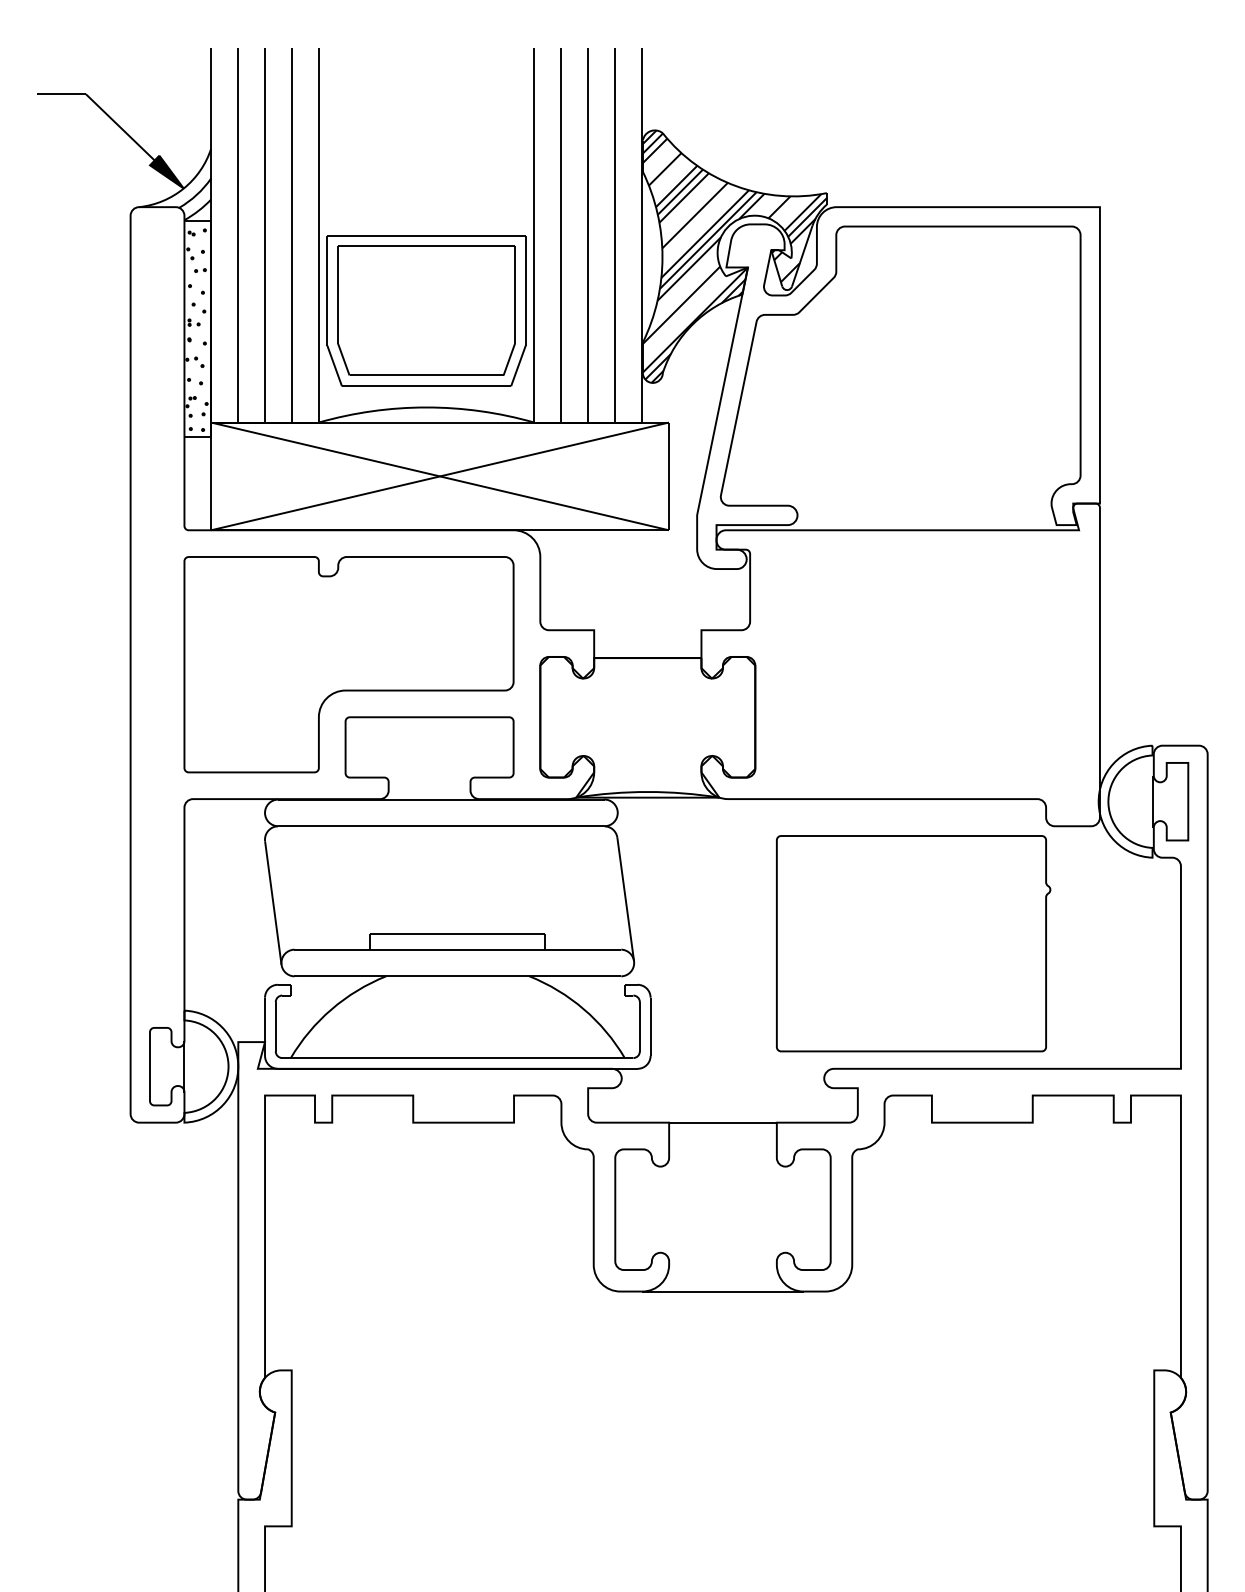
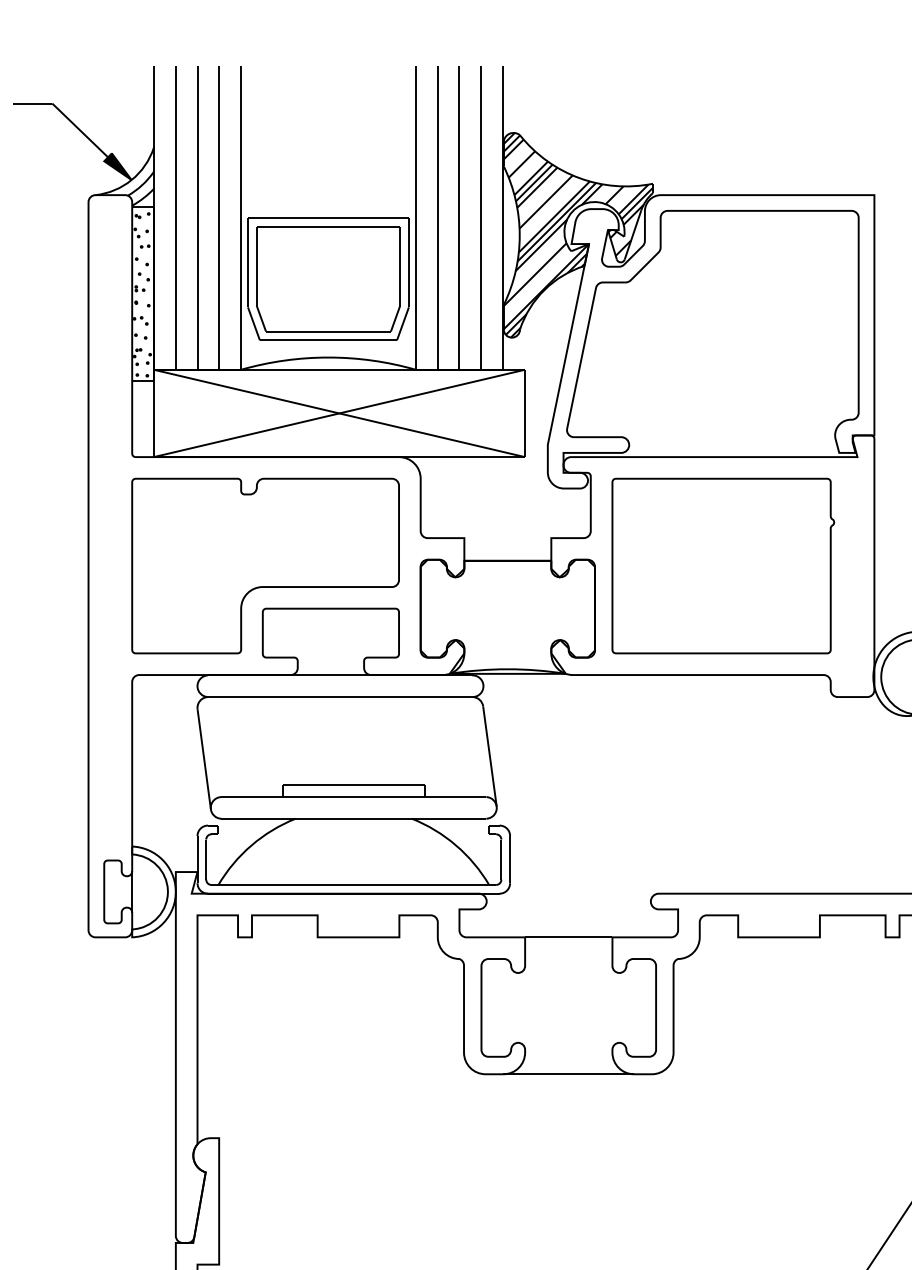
part: (913, 943) -> (723, 565), moved

